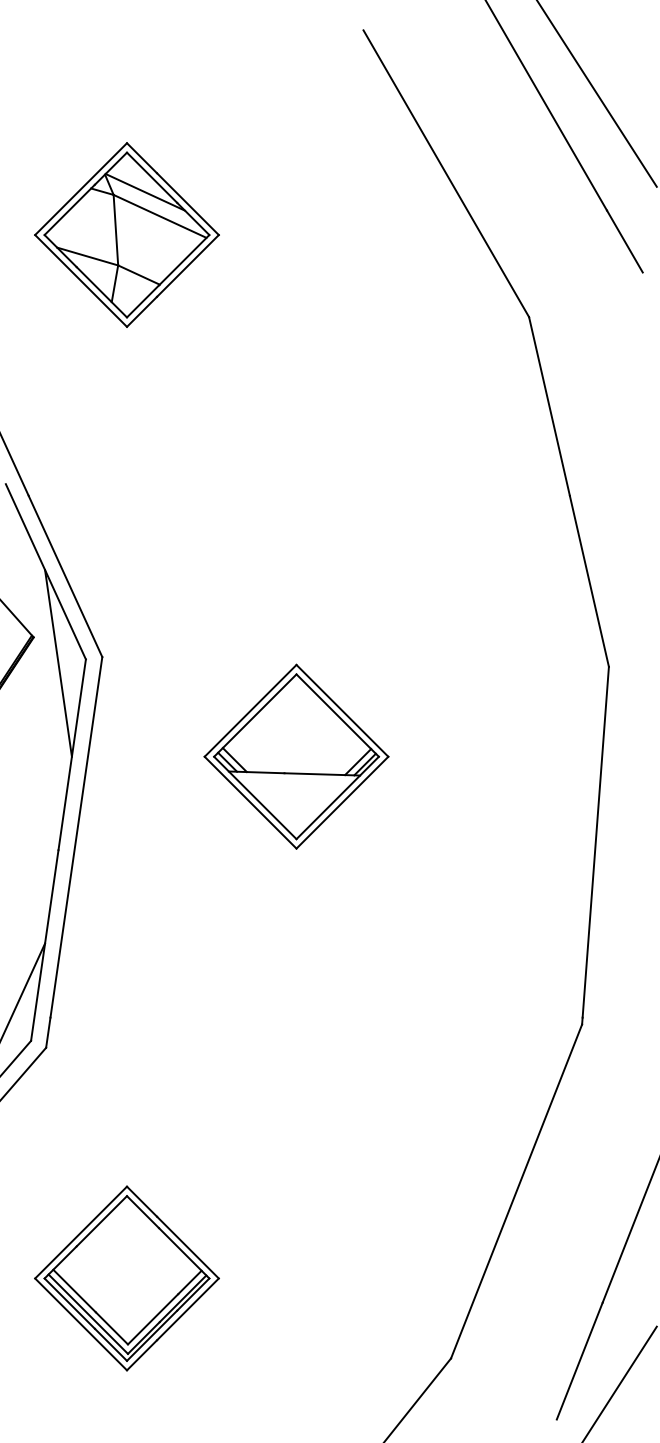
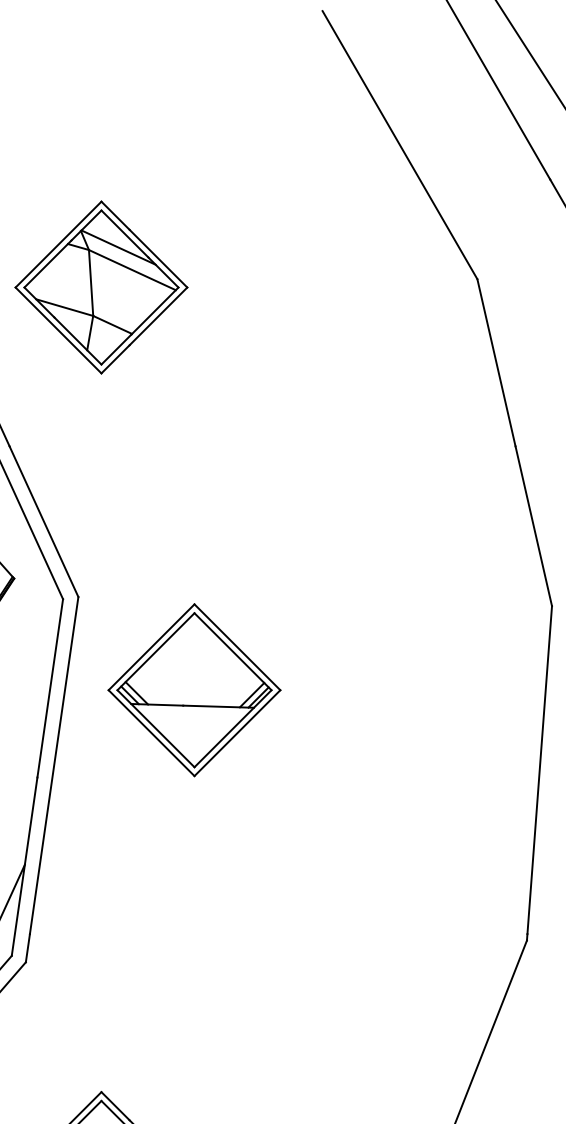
part: (126, 234) -> (101, 287), moved
line: (58, 662) -> (37, 602), removed
part: (296, 756) -> (194, 689), moved

